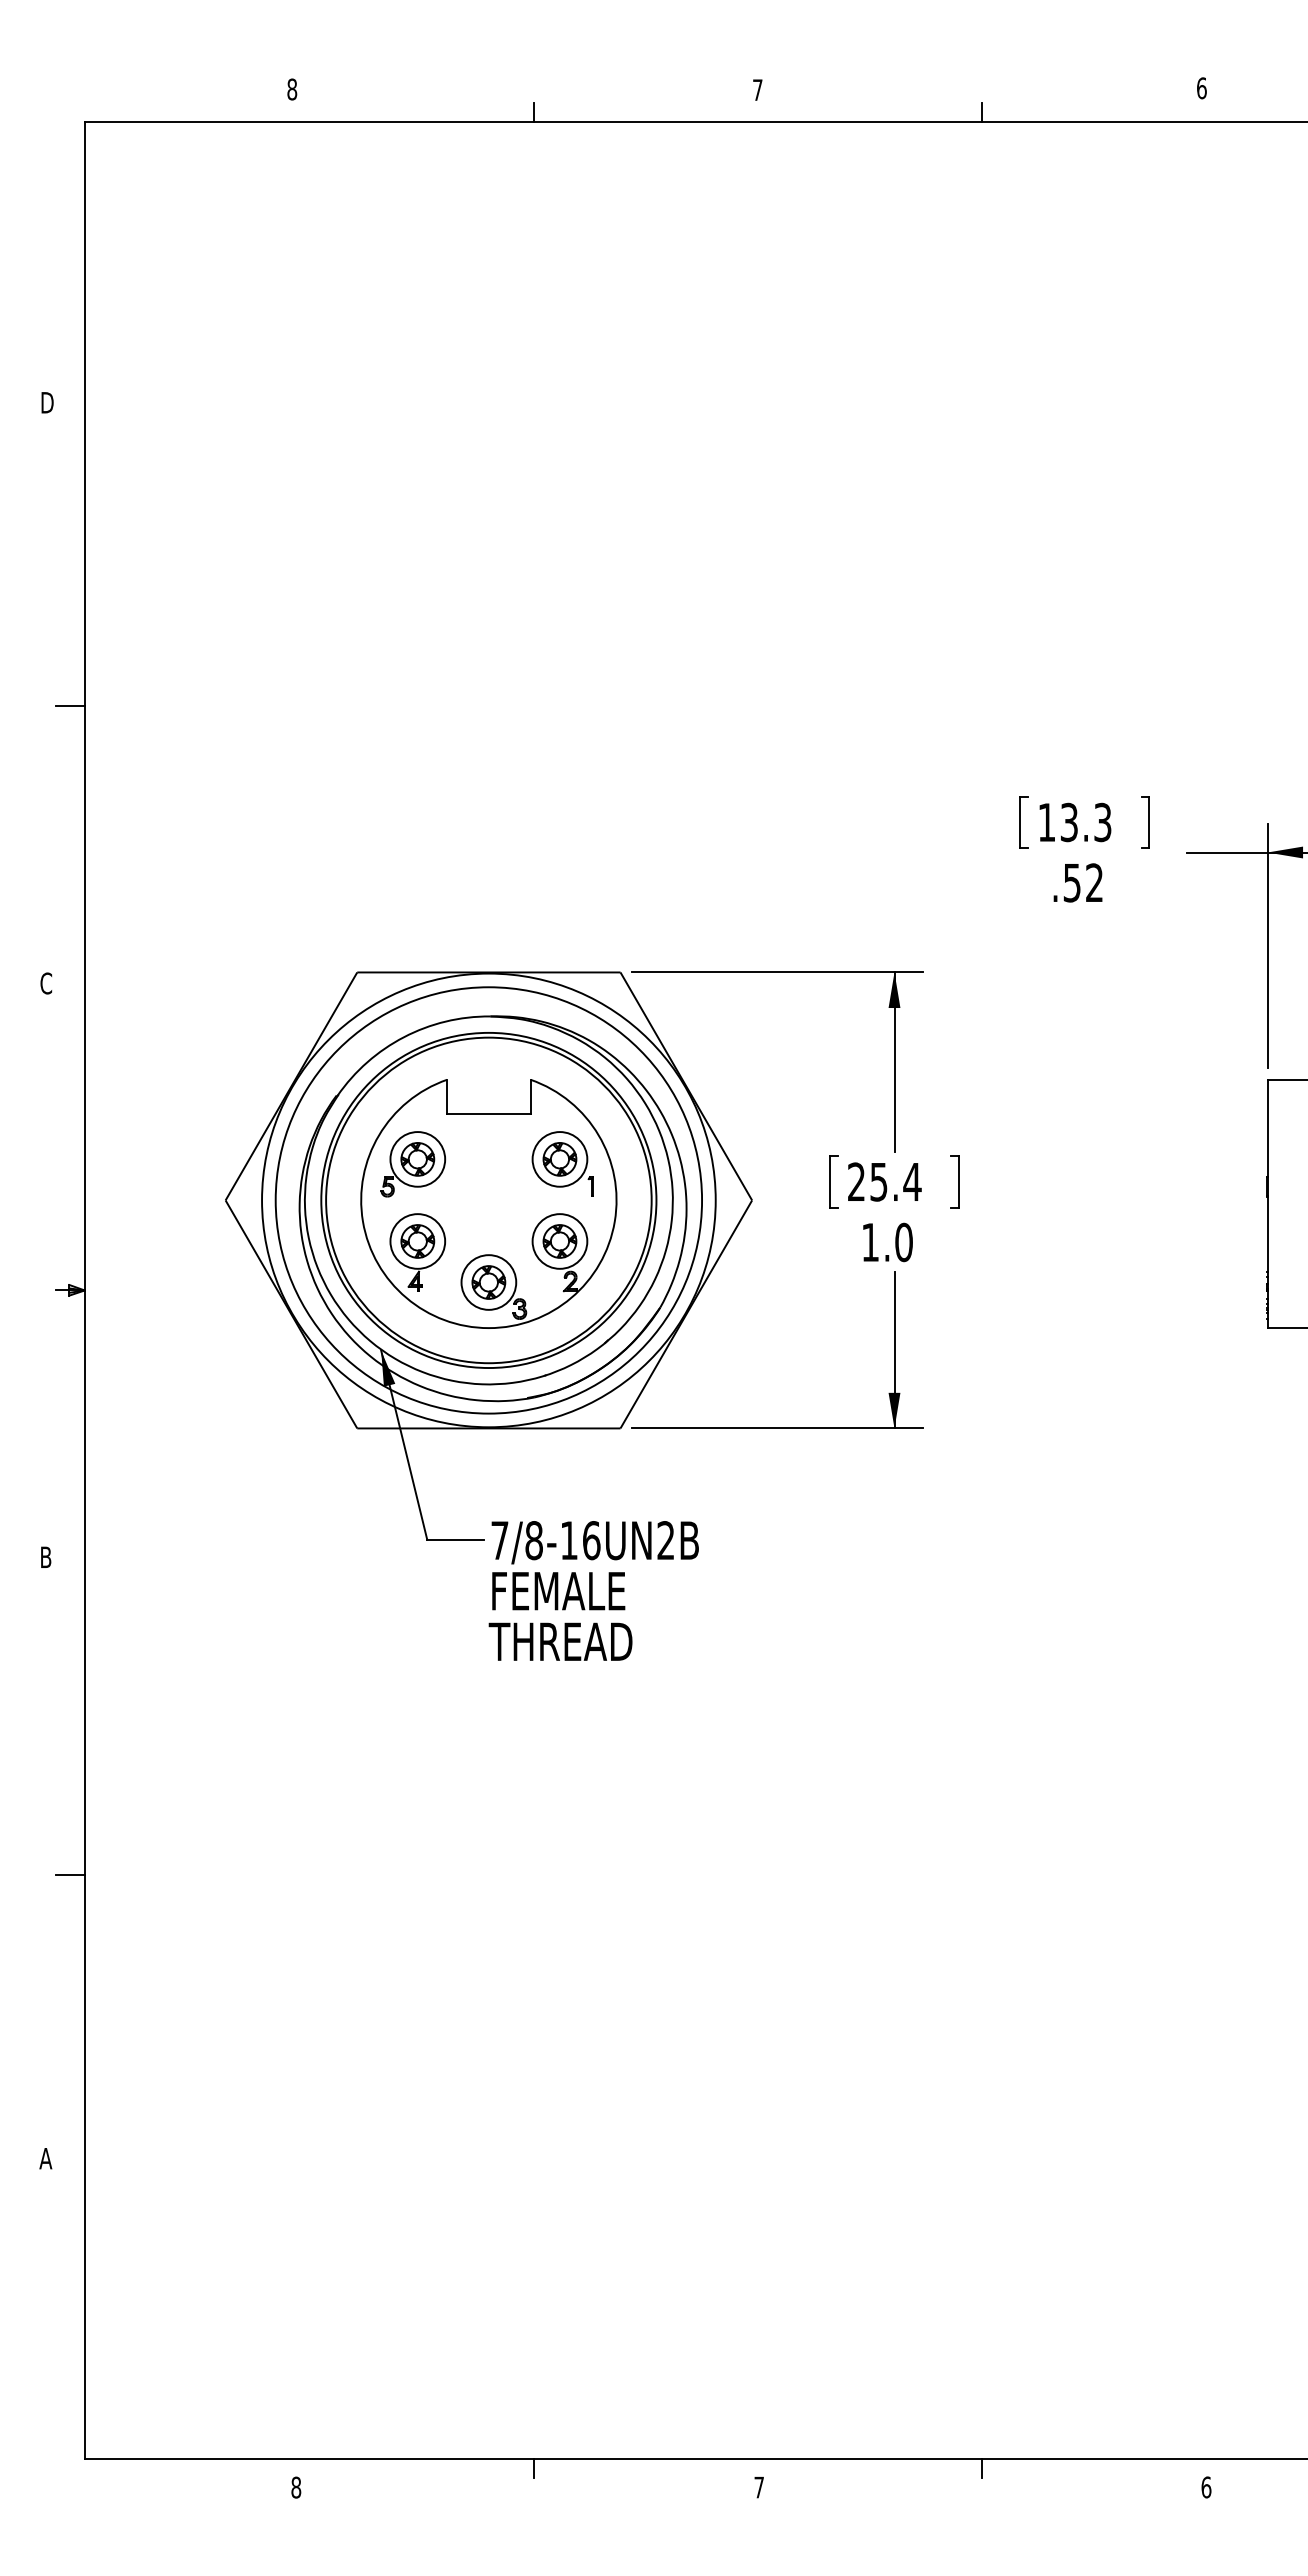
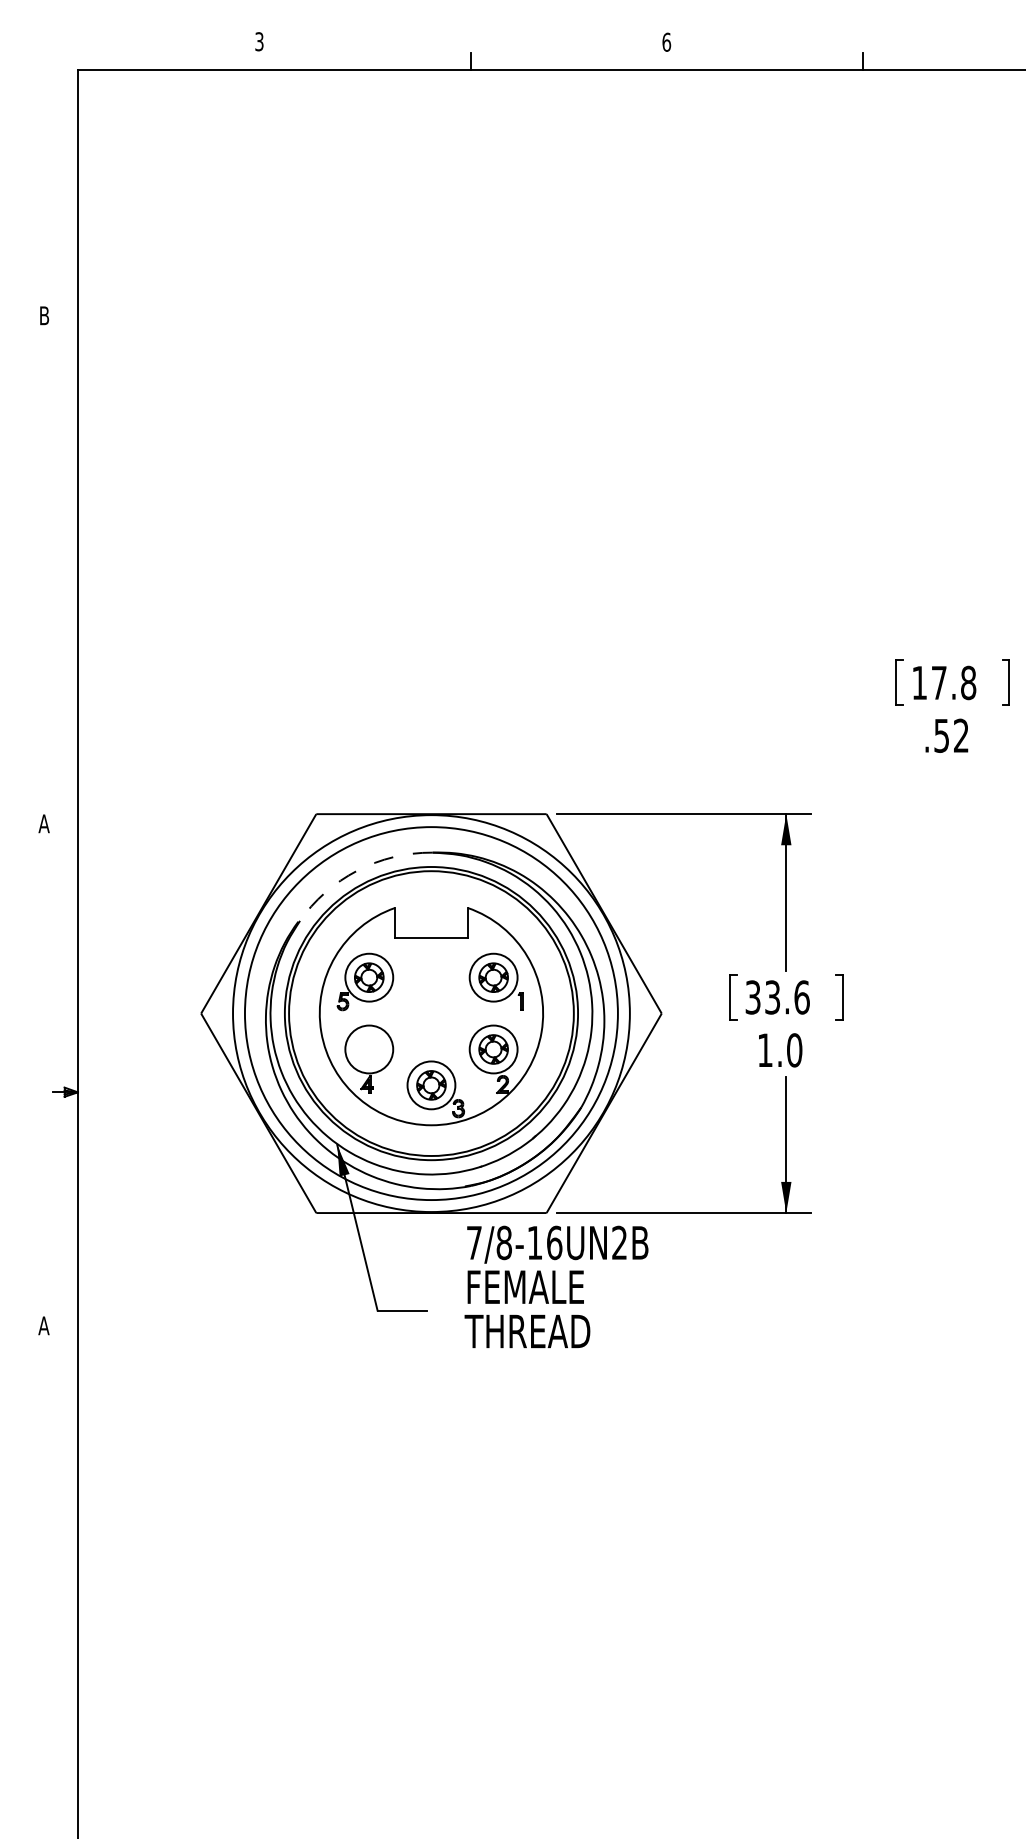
text: (292, 89) -> (259, 41), 8 -> 3
text: (757, 90) -> (666, 42), 7 -> 6
text: (48, 402) -> (46, 315), D -> B
line: (70, 706) -> (65, 581), removed
text: (1086, 822) -> (954, 682), 13.3 -> 17.8
text: (45, 983) -> (43, 823), C -> A
arc: (404, 1037) -> (357, 871), solid -> dashed
text: (884, 1181) -> (777, 997), 25.4 -> 33.6
part: (417, 1241) -> (369, 1049), removed
text: (45, 1556) -> (43, 1325), B -> A
text: (593, 1590) -> (556, 1286), moved
line: (70, 1874) -> (65, 1603), removed

